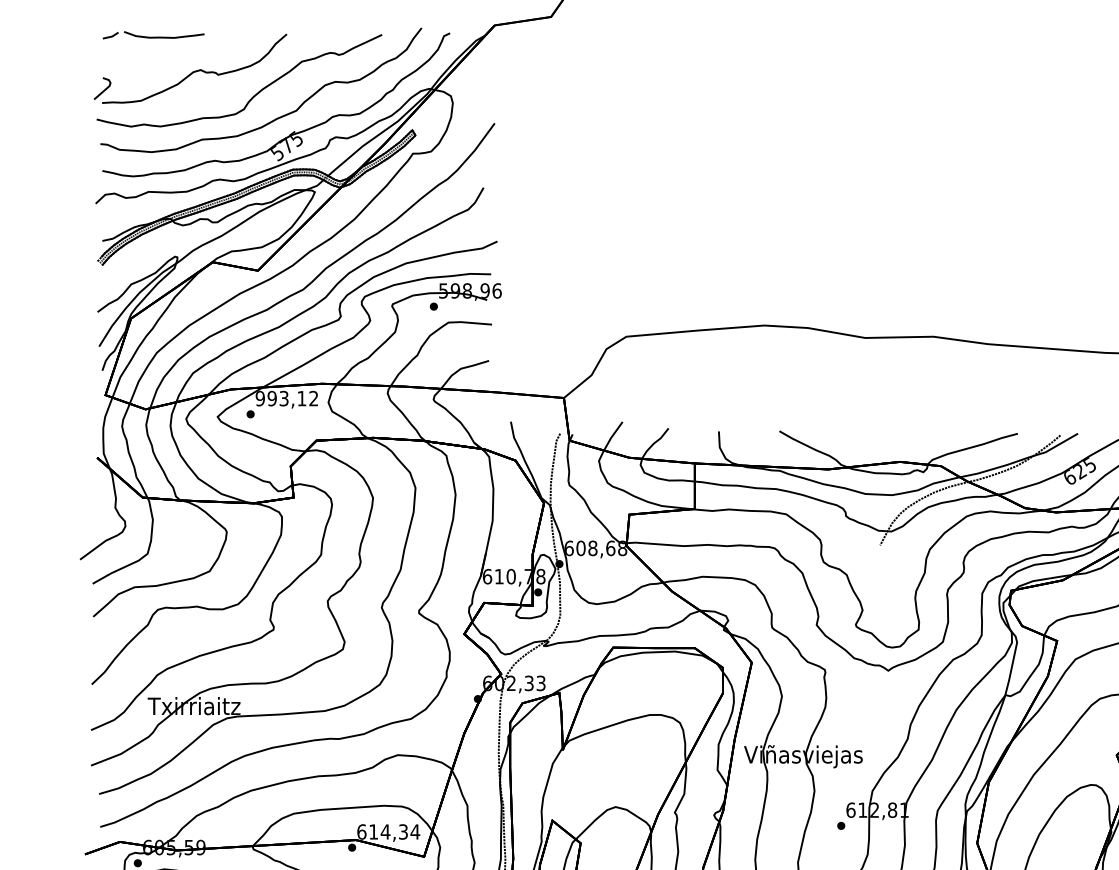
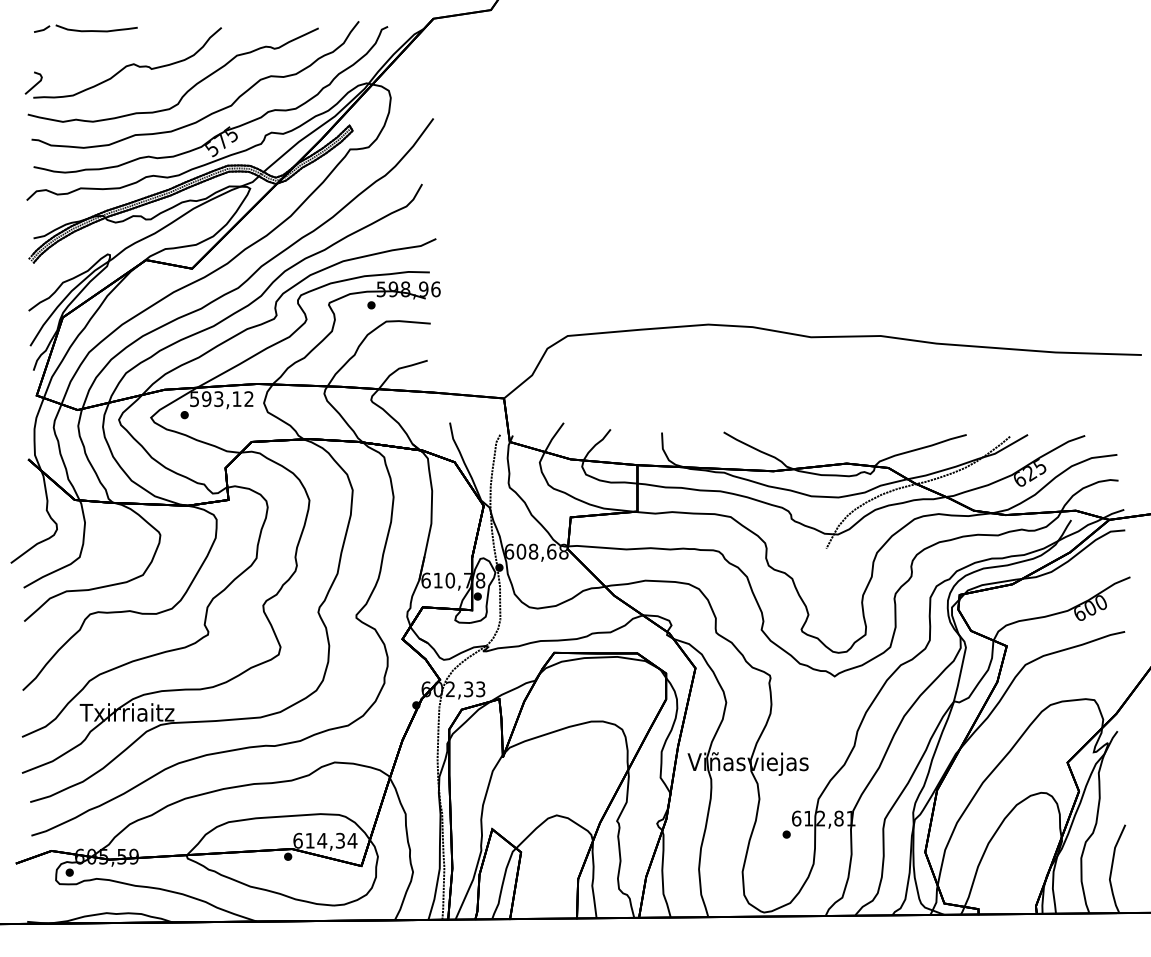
text: (260, 398) -> (194, 398), 993,12 -> 593,12

